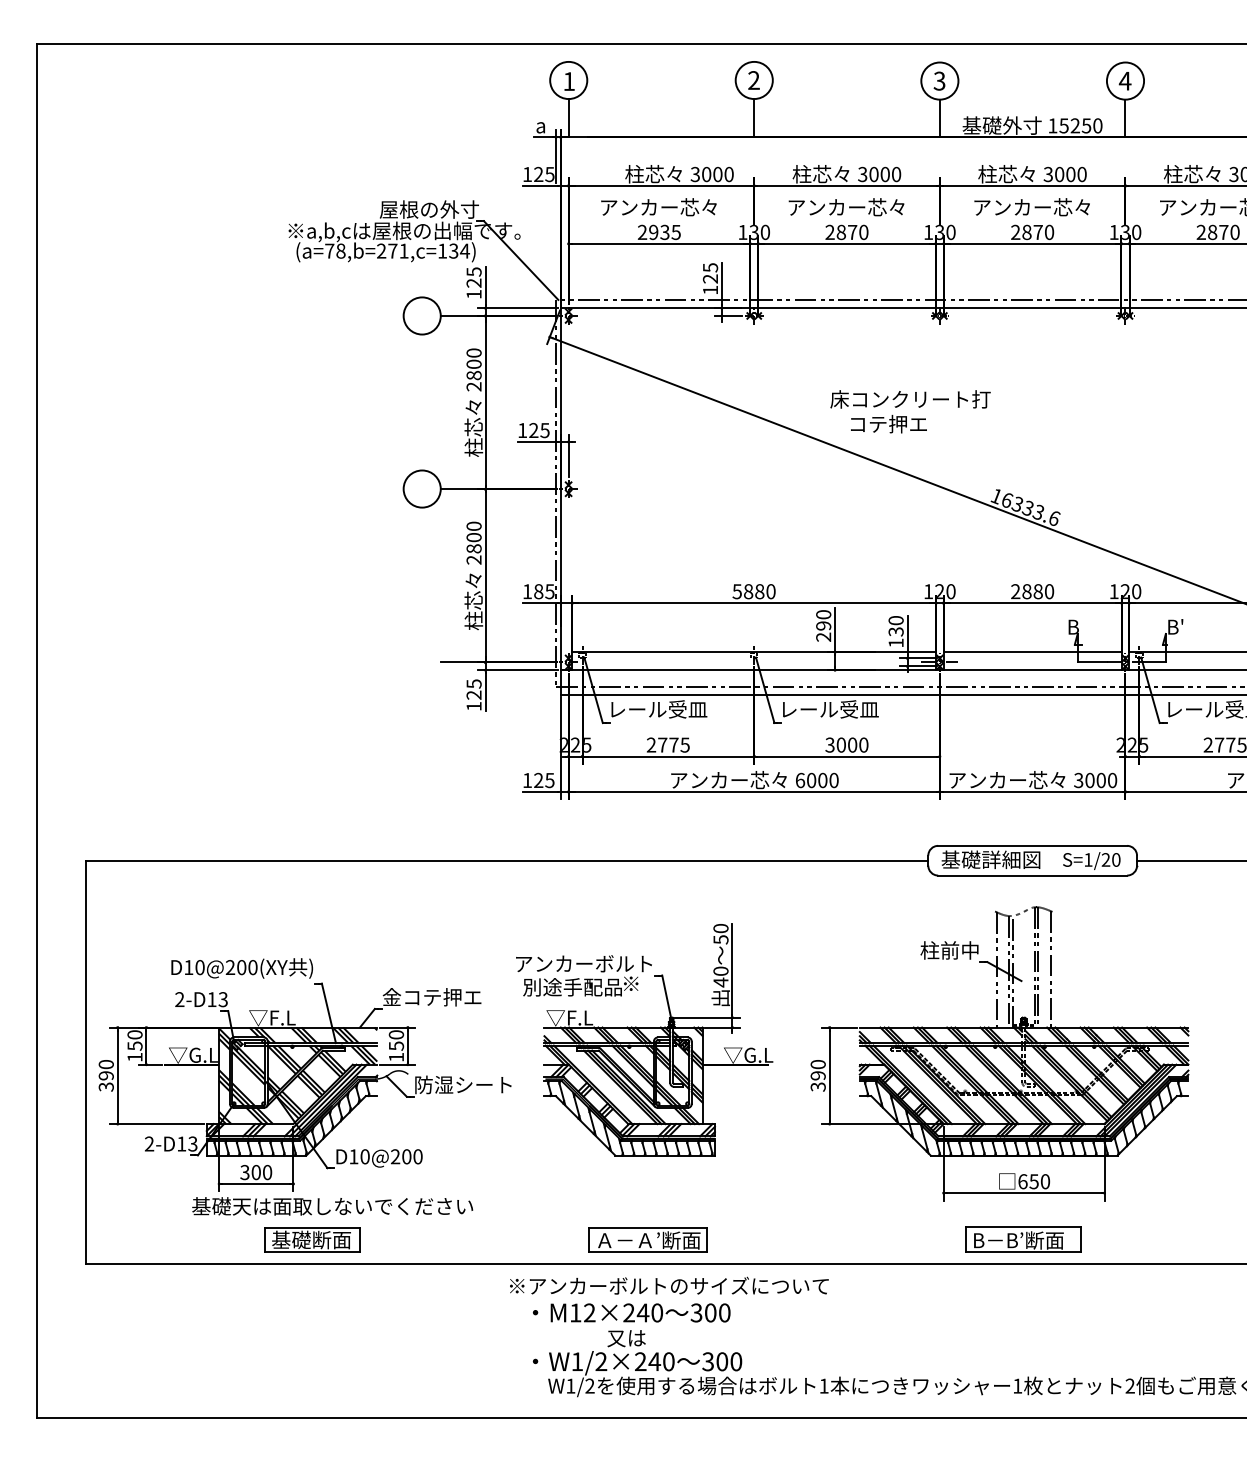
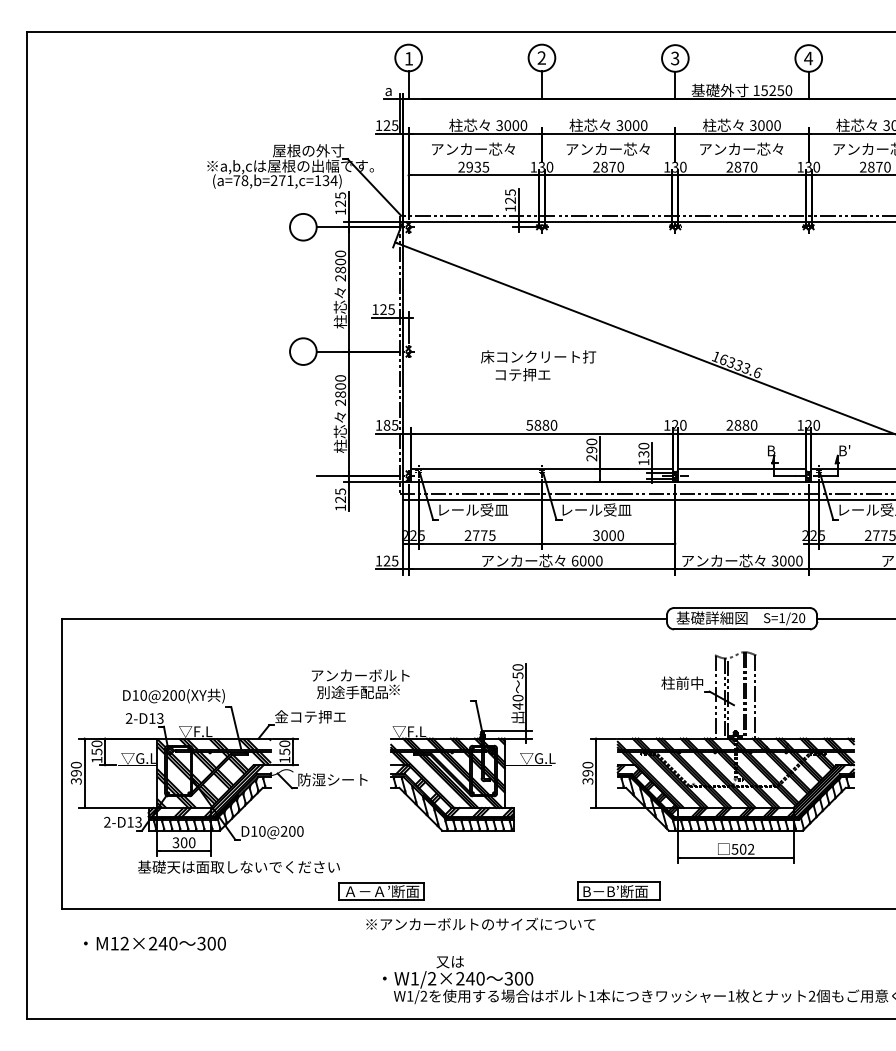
text: (910, 411) -> (538, 365), moved
text: (583, 975) -> (360, 683), moved
text: (1034, 1181) -> (743, 849), 650 -> 502
part: (312, 1239) -> (224, 890), removed
part: (647, 1239) -> (381, 890), moved
part: (1023, 1239) -> (619, 890), moved
text: (631, 1312) -> (154, 943), moved

